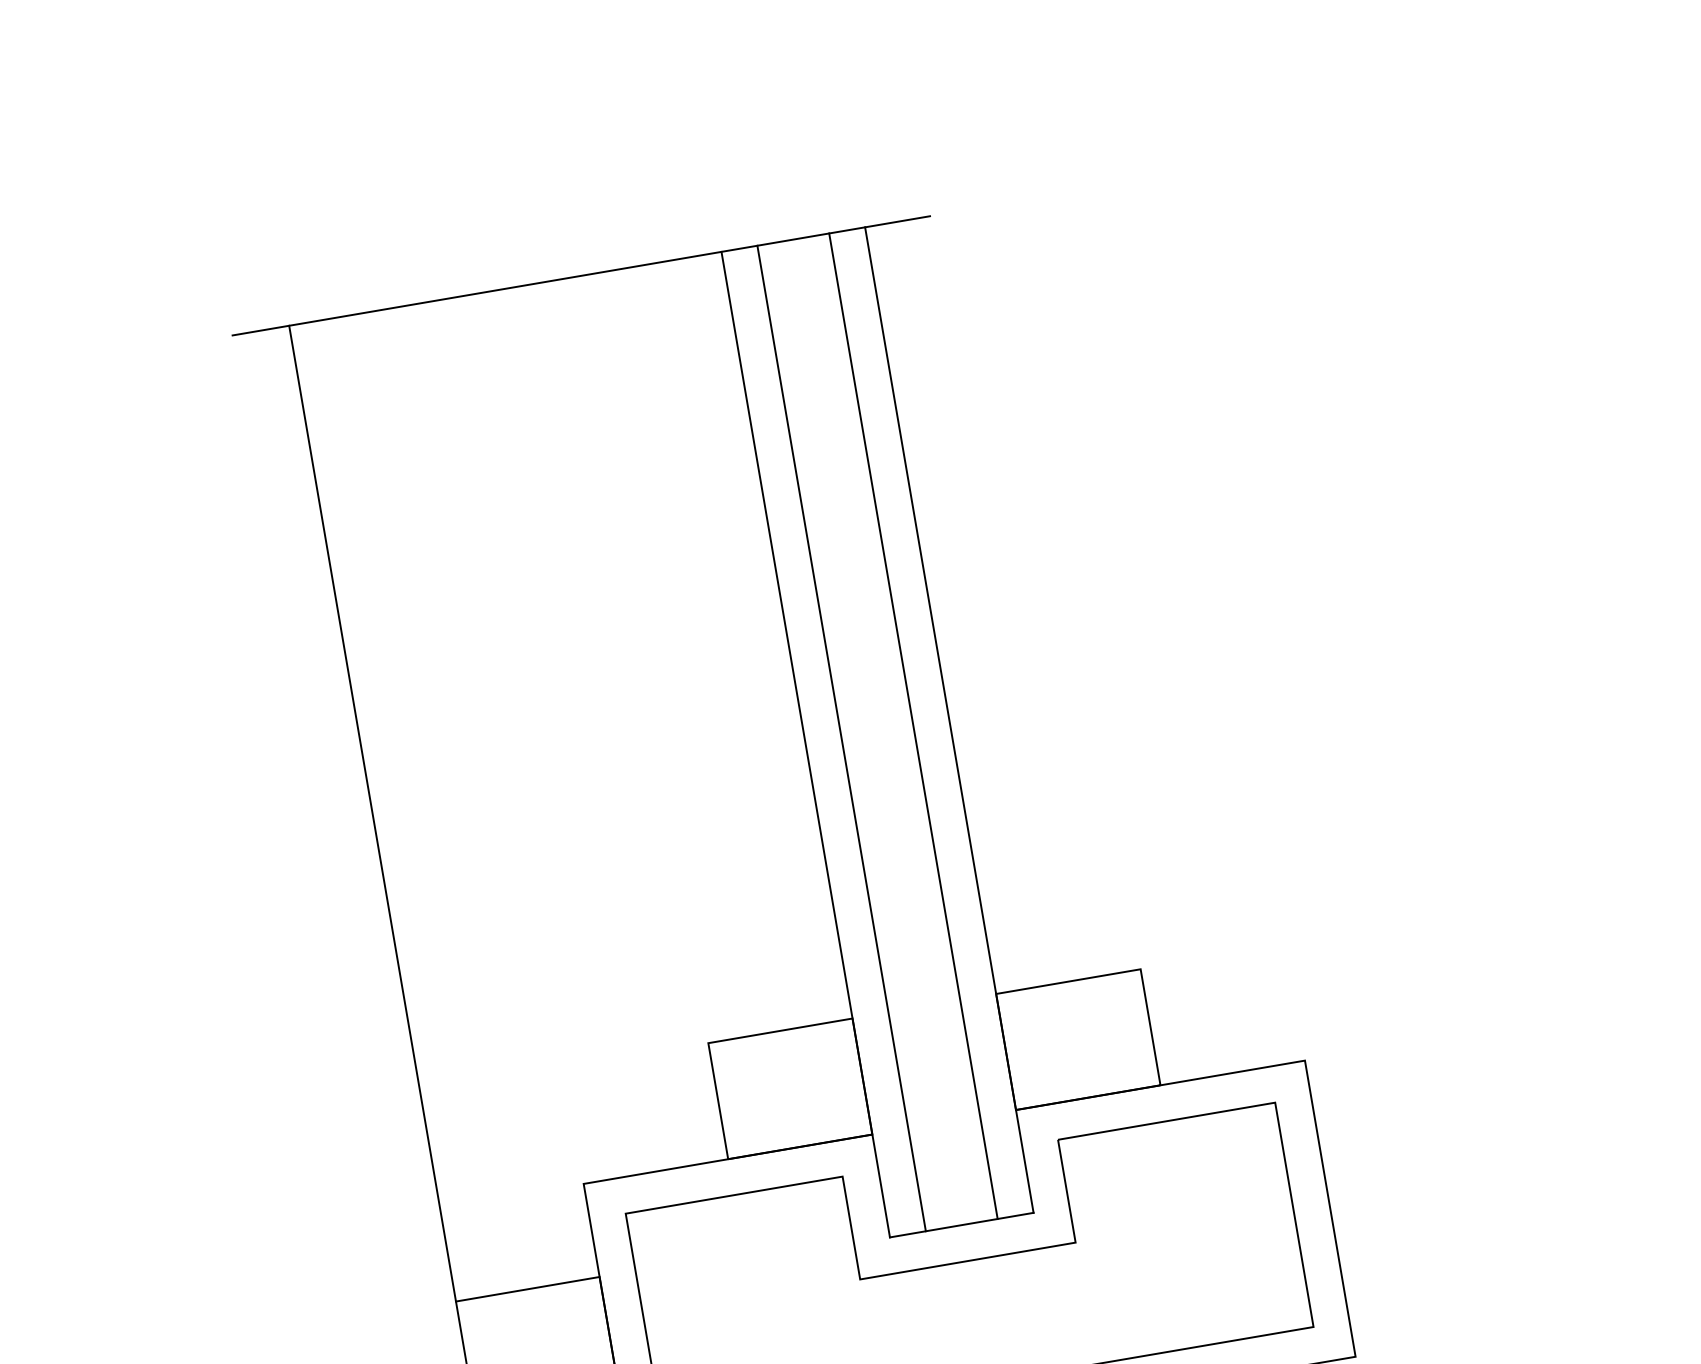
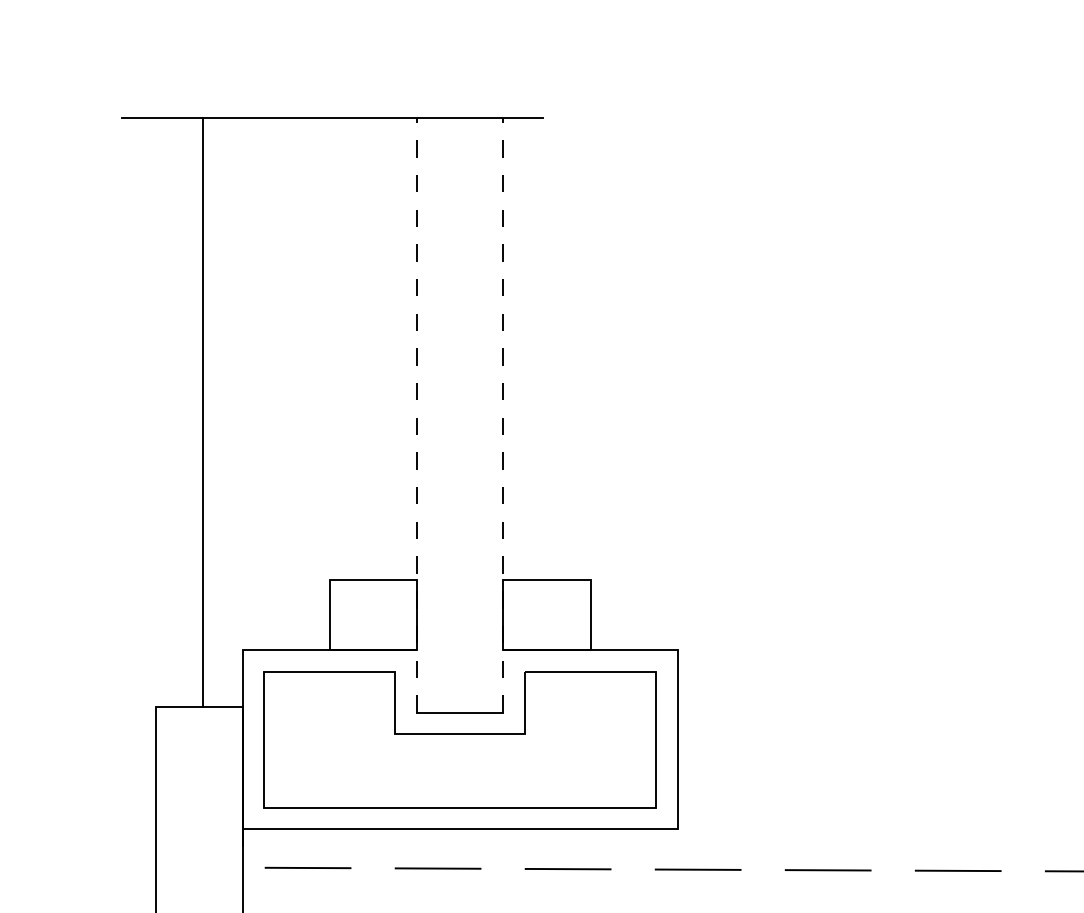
line: (949, 719) -> (503, 414), solid -> dashed
line: (912, 725) -> (481, 414), removed
line: (841, 737) -> (438, 414), removed
line: (805, 743) -> (416, 414), solid -> dashed
line: (371, 812) -> (202, 411), moved

